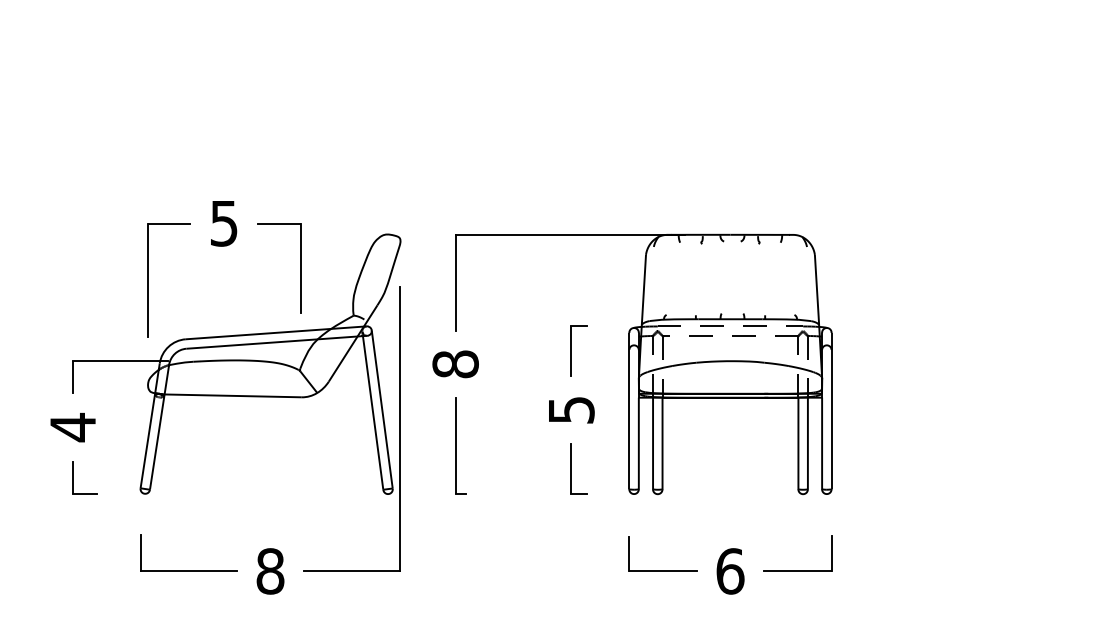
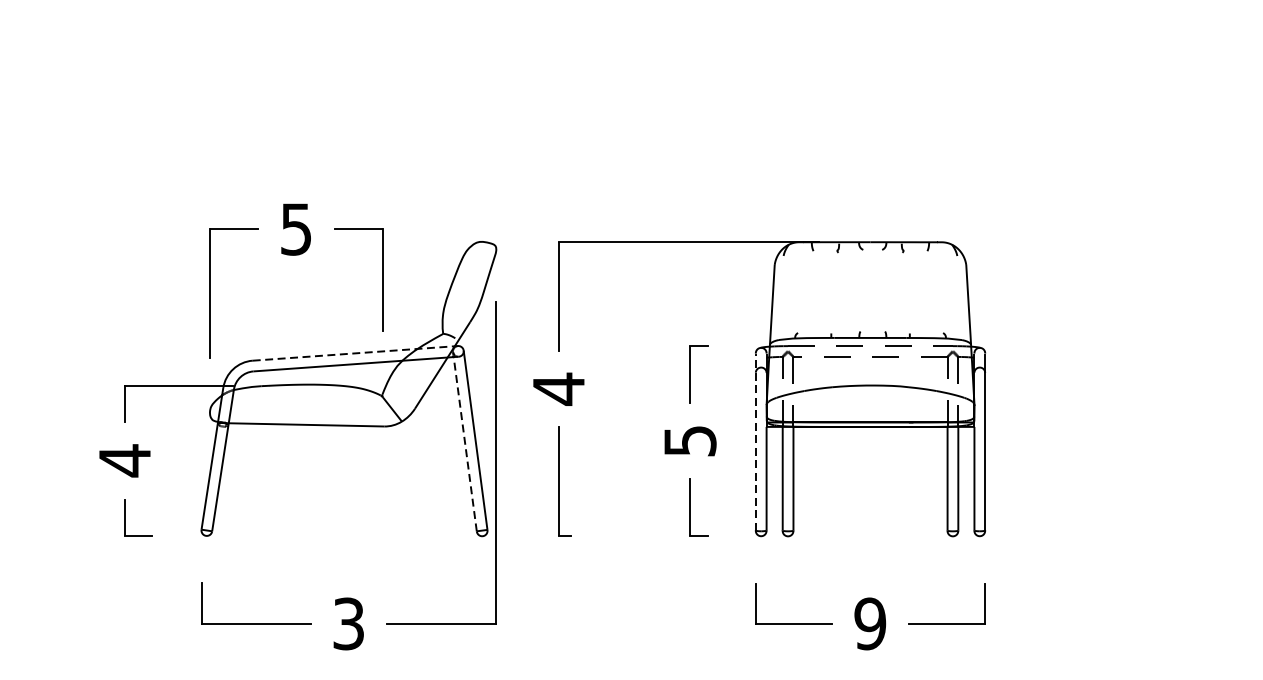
line: (276, 332) -> (355, 352), solid -> dashed
text: (455, 364) -> (558, 389), 8 -> 4
line: (629, 410) -> (756, 441), solid -> dashed
line: (373, 412) -> (465, 443), solid -> dashed
text: (270, 571) -> (348, 624), 8 -> 3
text: (730, 571) -> (870, 624), 6 -> 9

